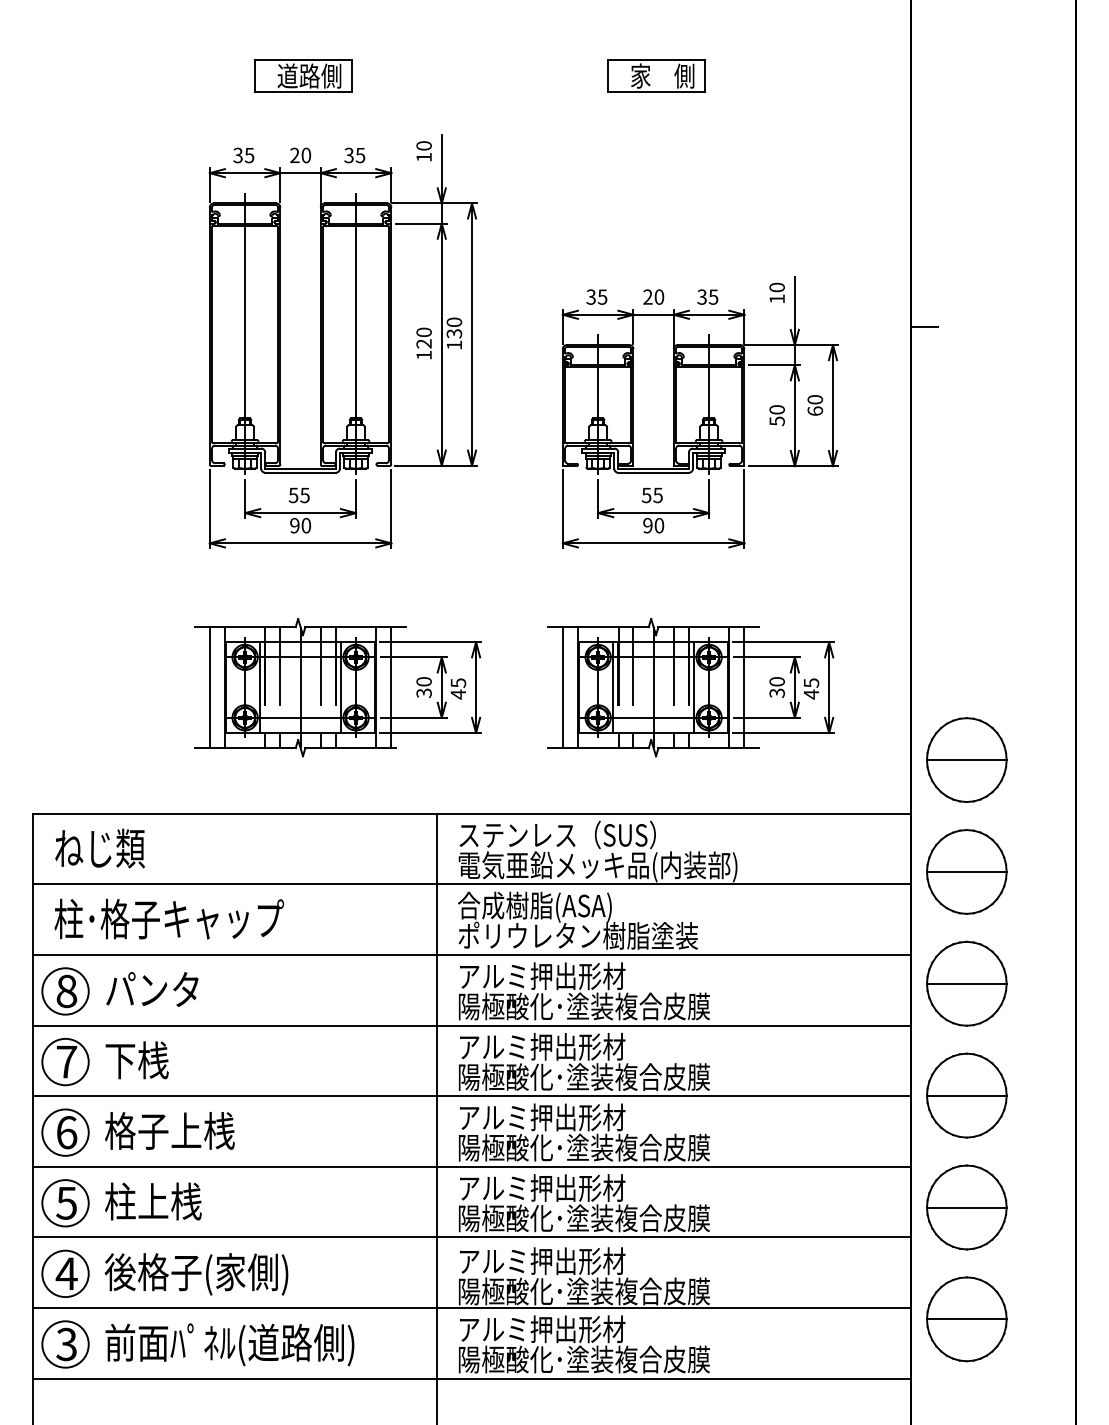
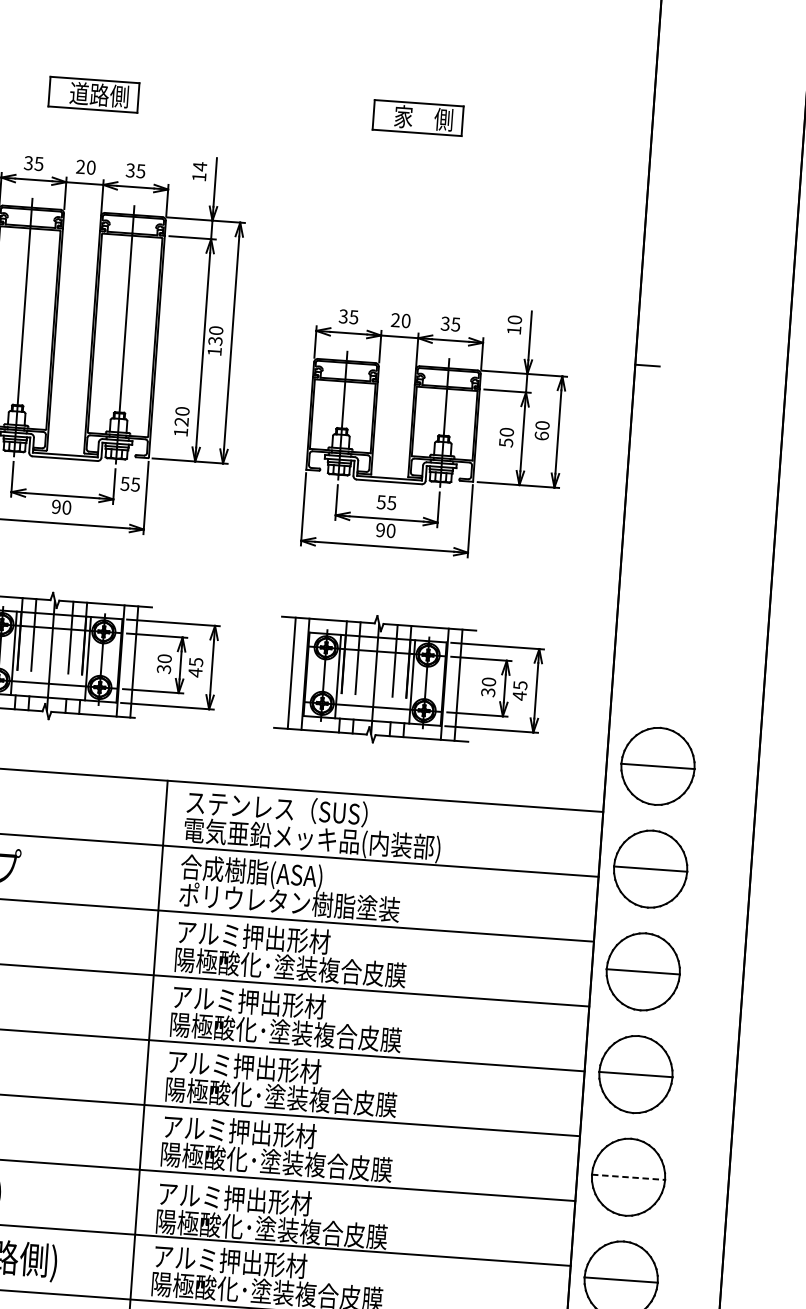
text: (423, 145) -> (199, 166), 10 -> 14
text: (423, 343) -> (181, 421), moved
text: (298, 495) -> (129, 484), moved
line: (966, 1207) -> (628, 1177), solid -> dashed

